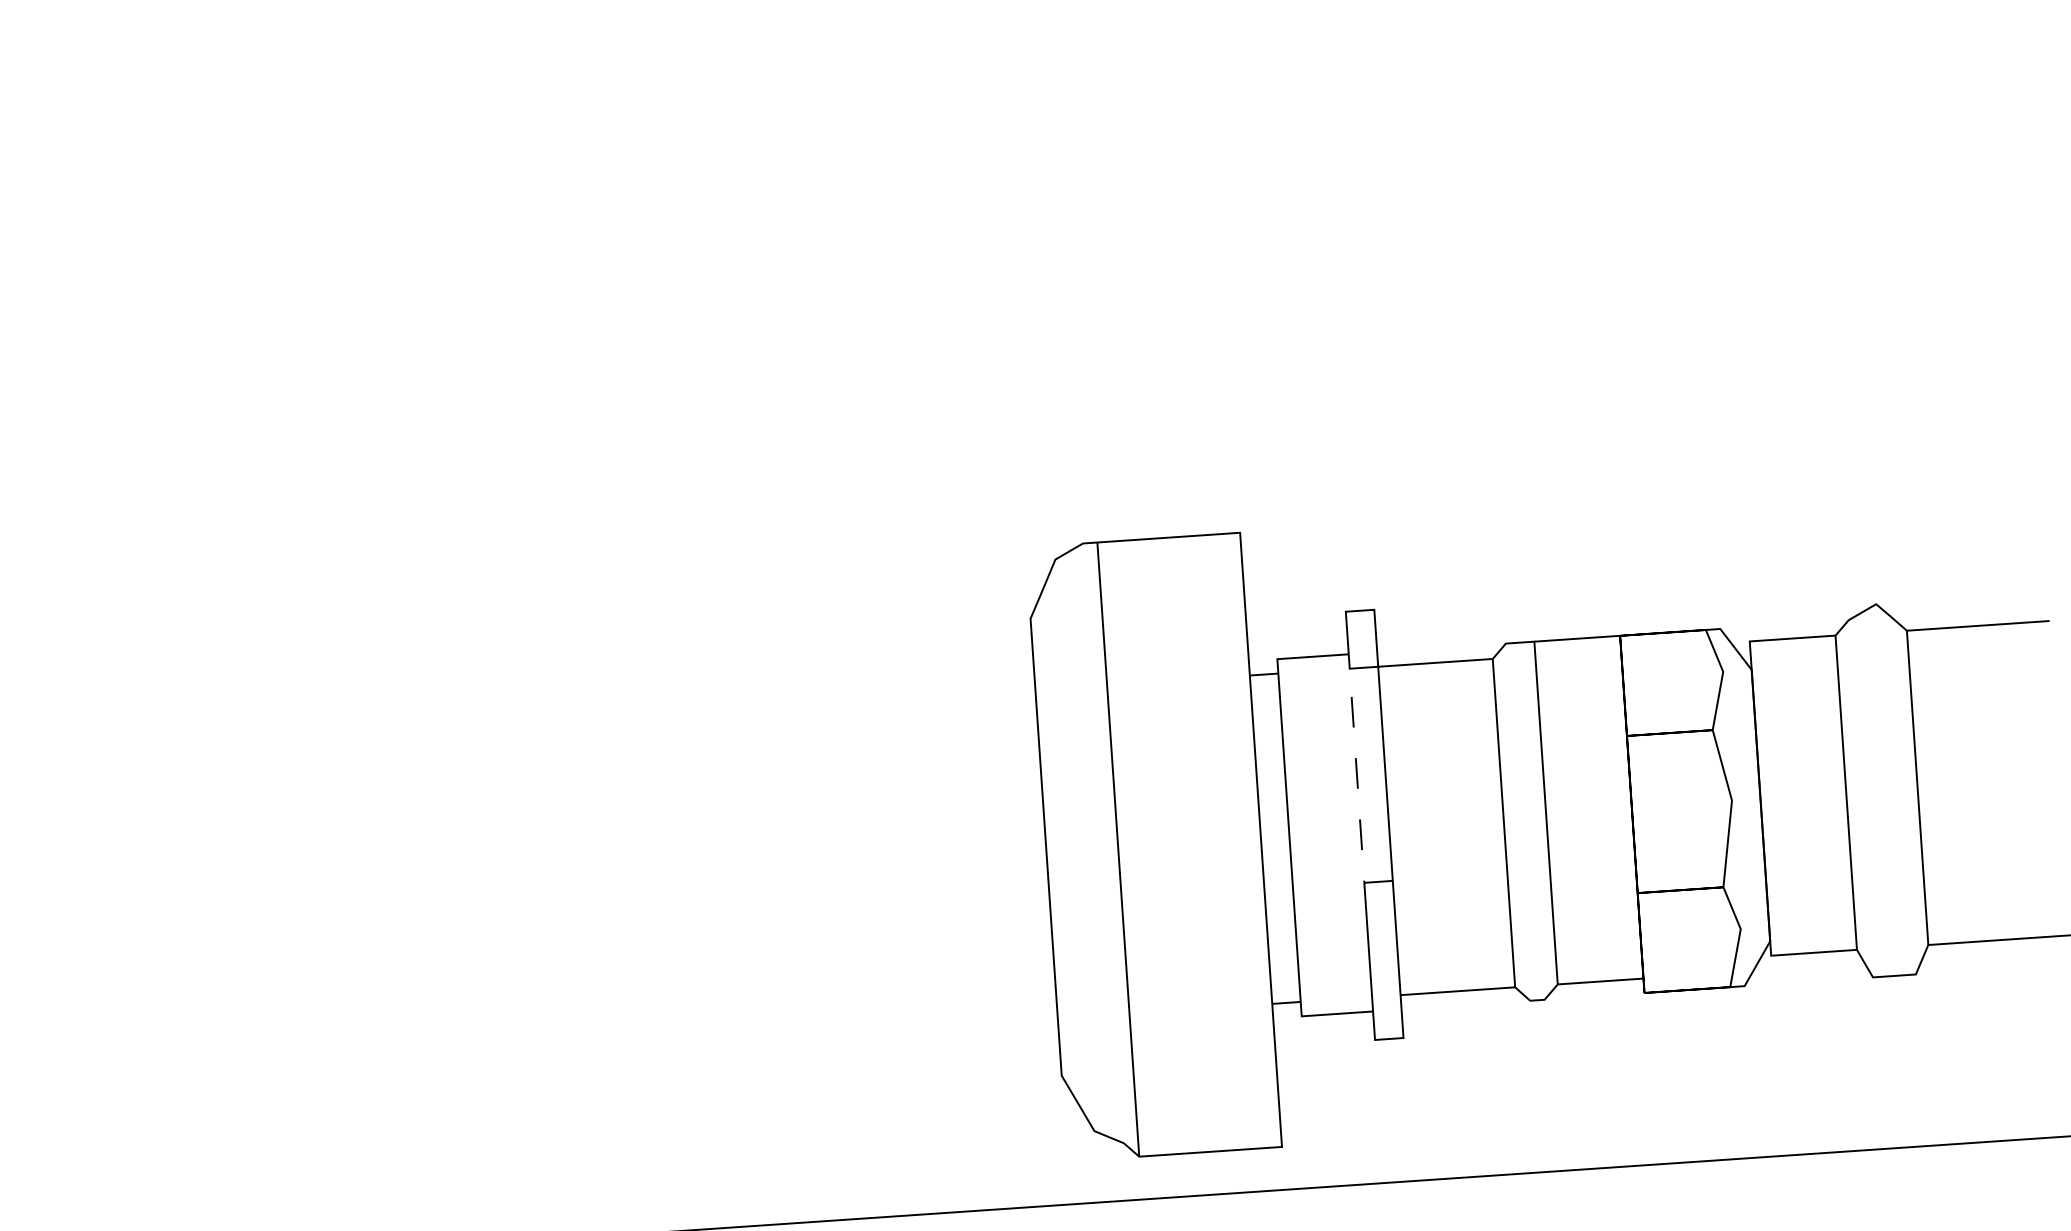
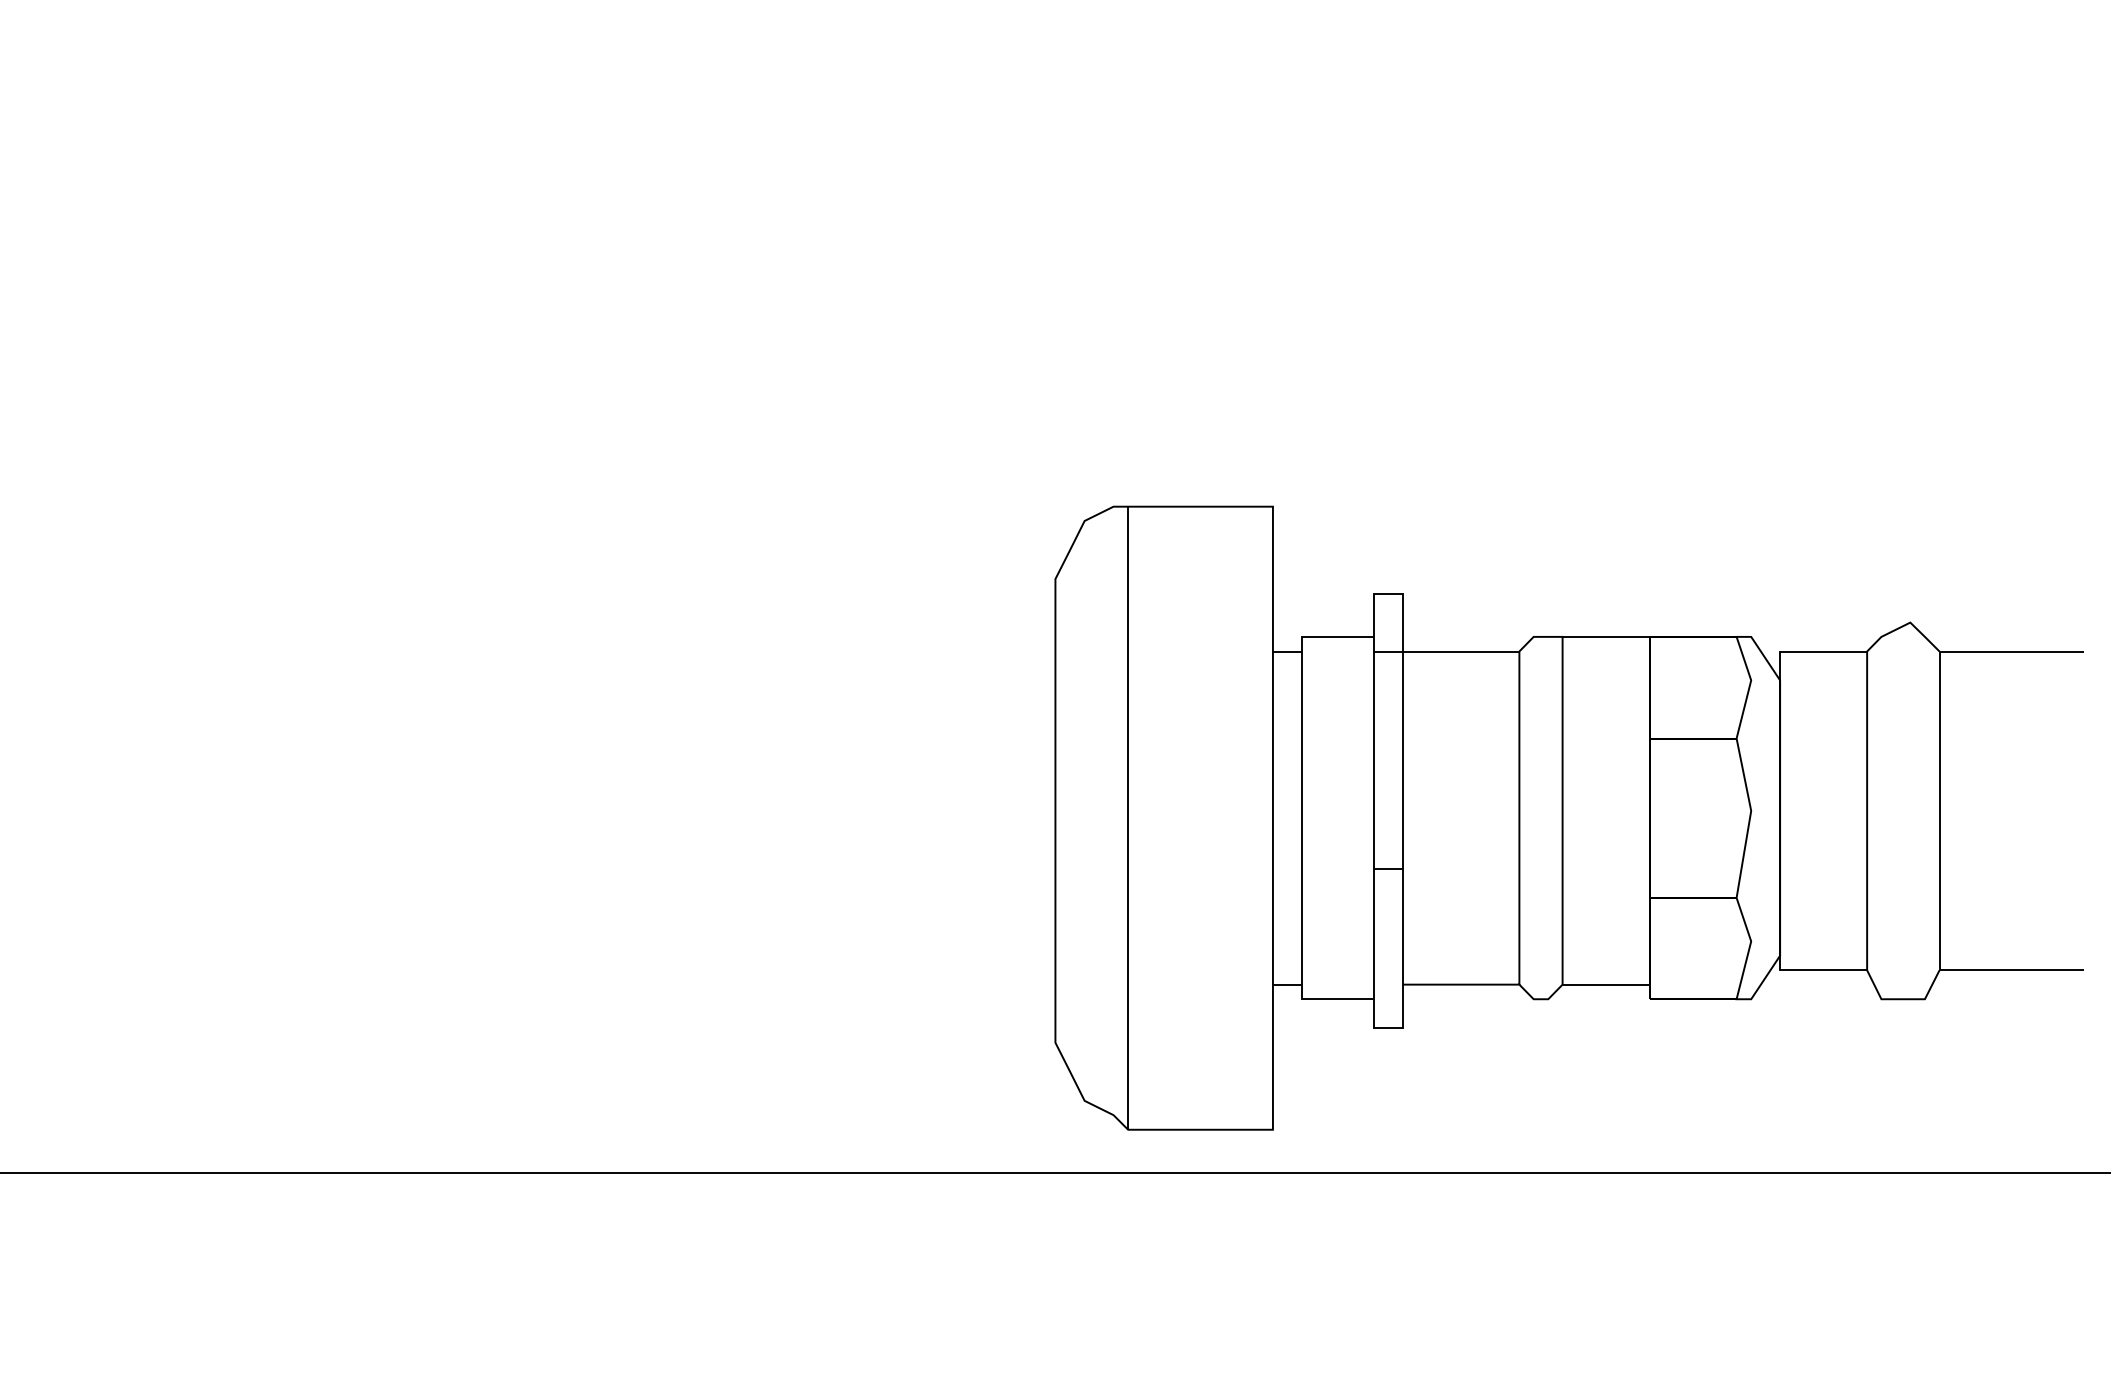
line: (1358, 790) -> (1374, 775), dashed -> solid

